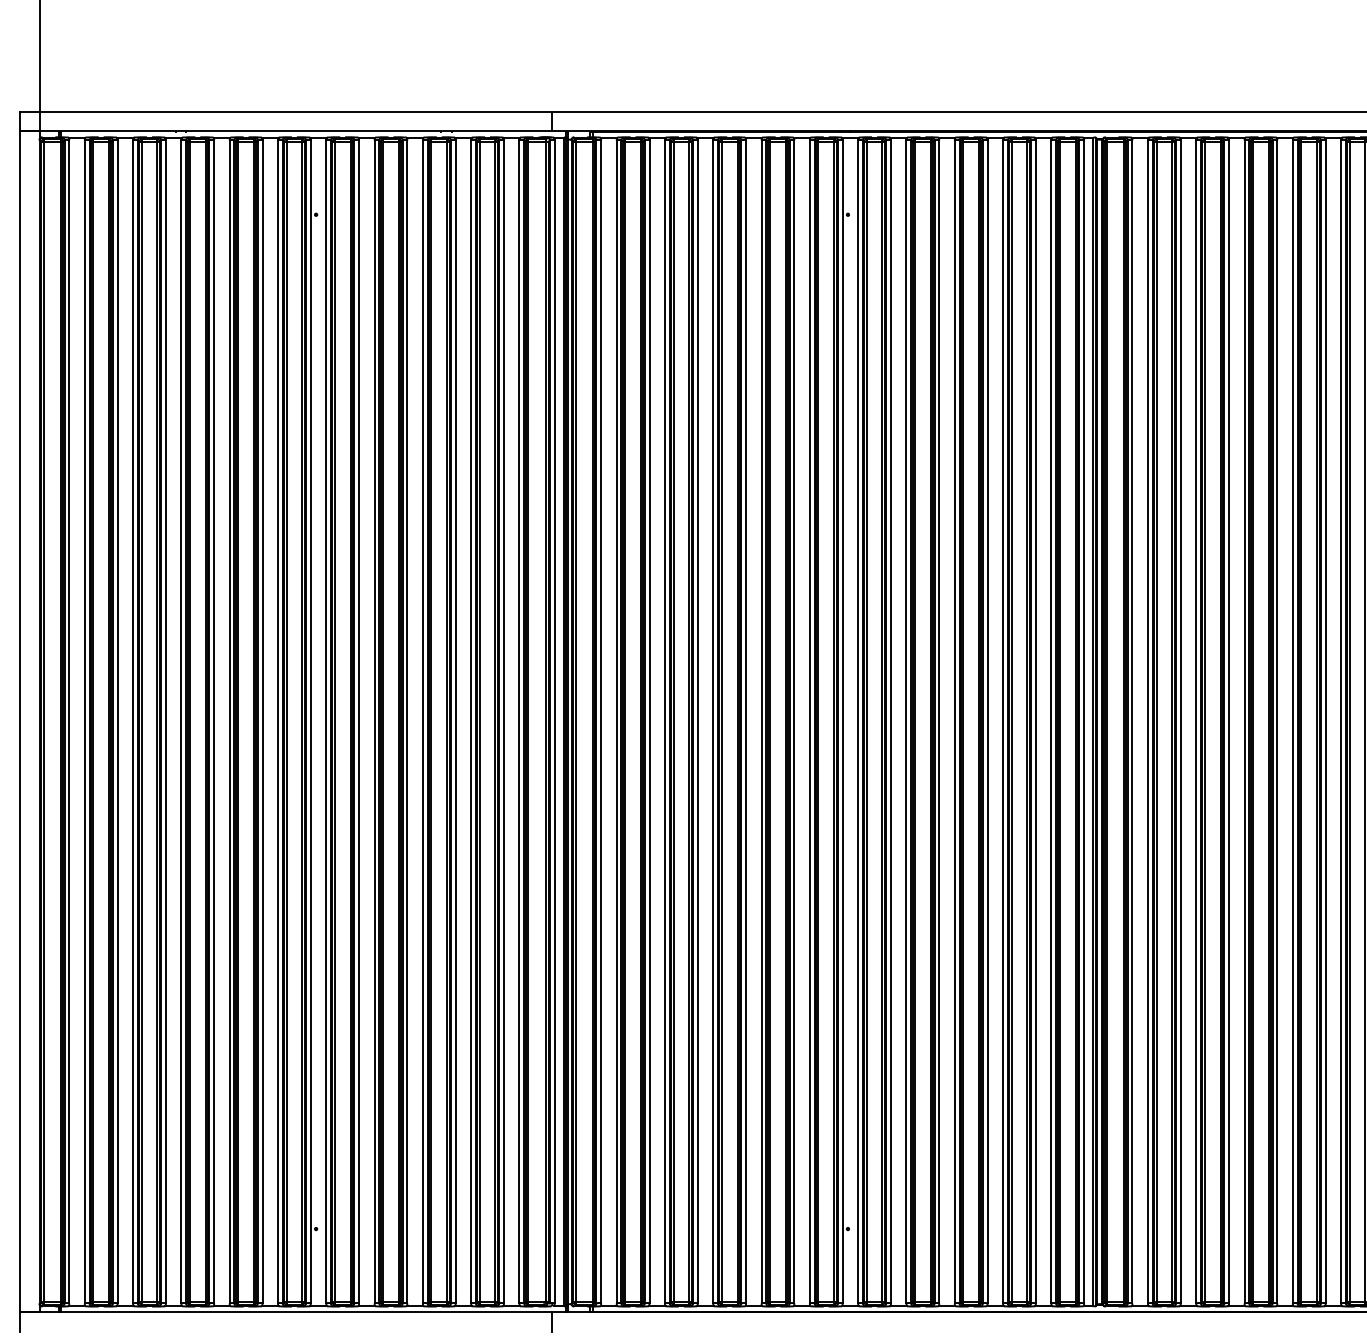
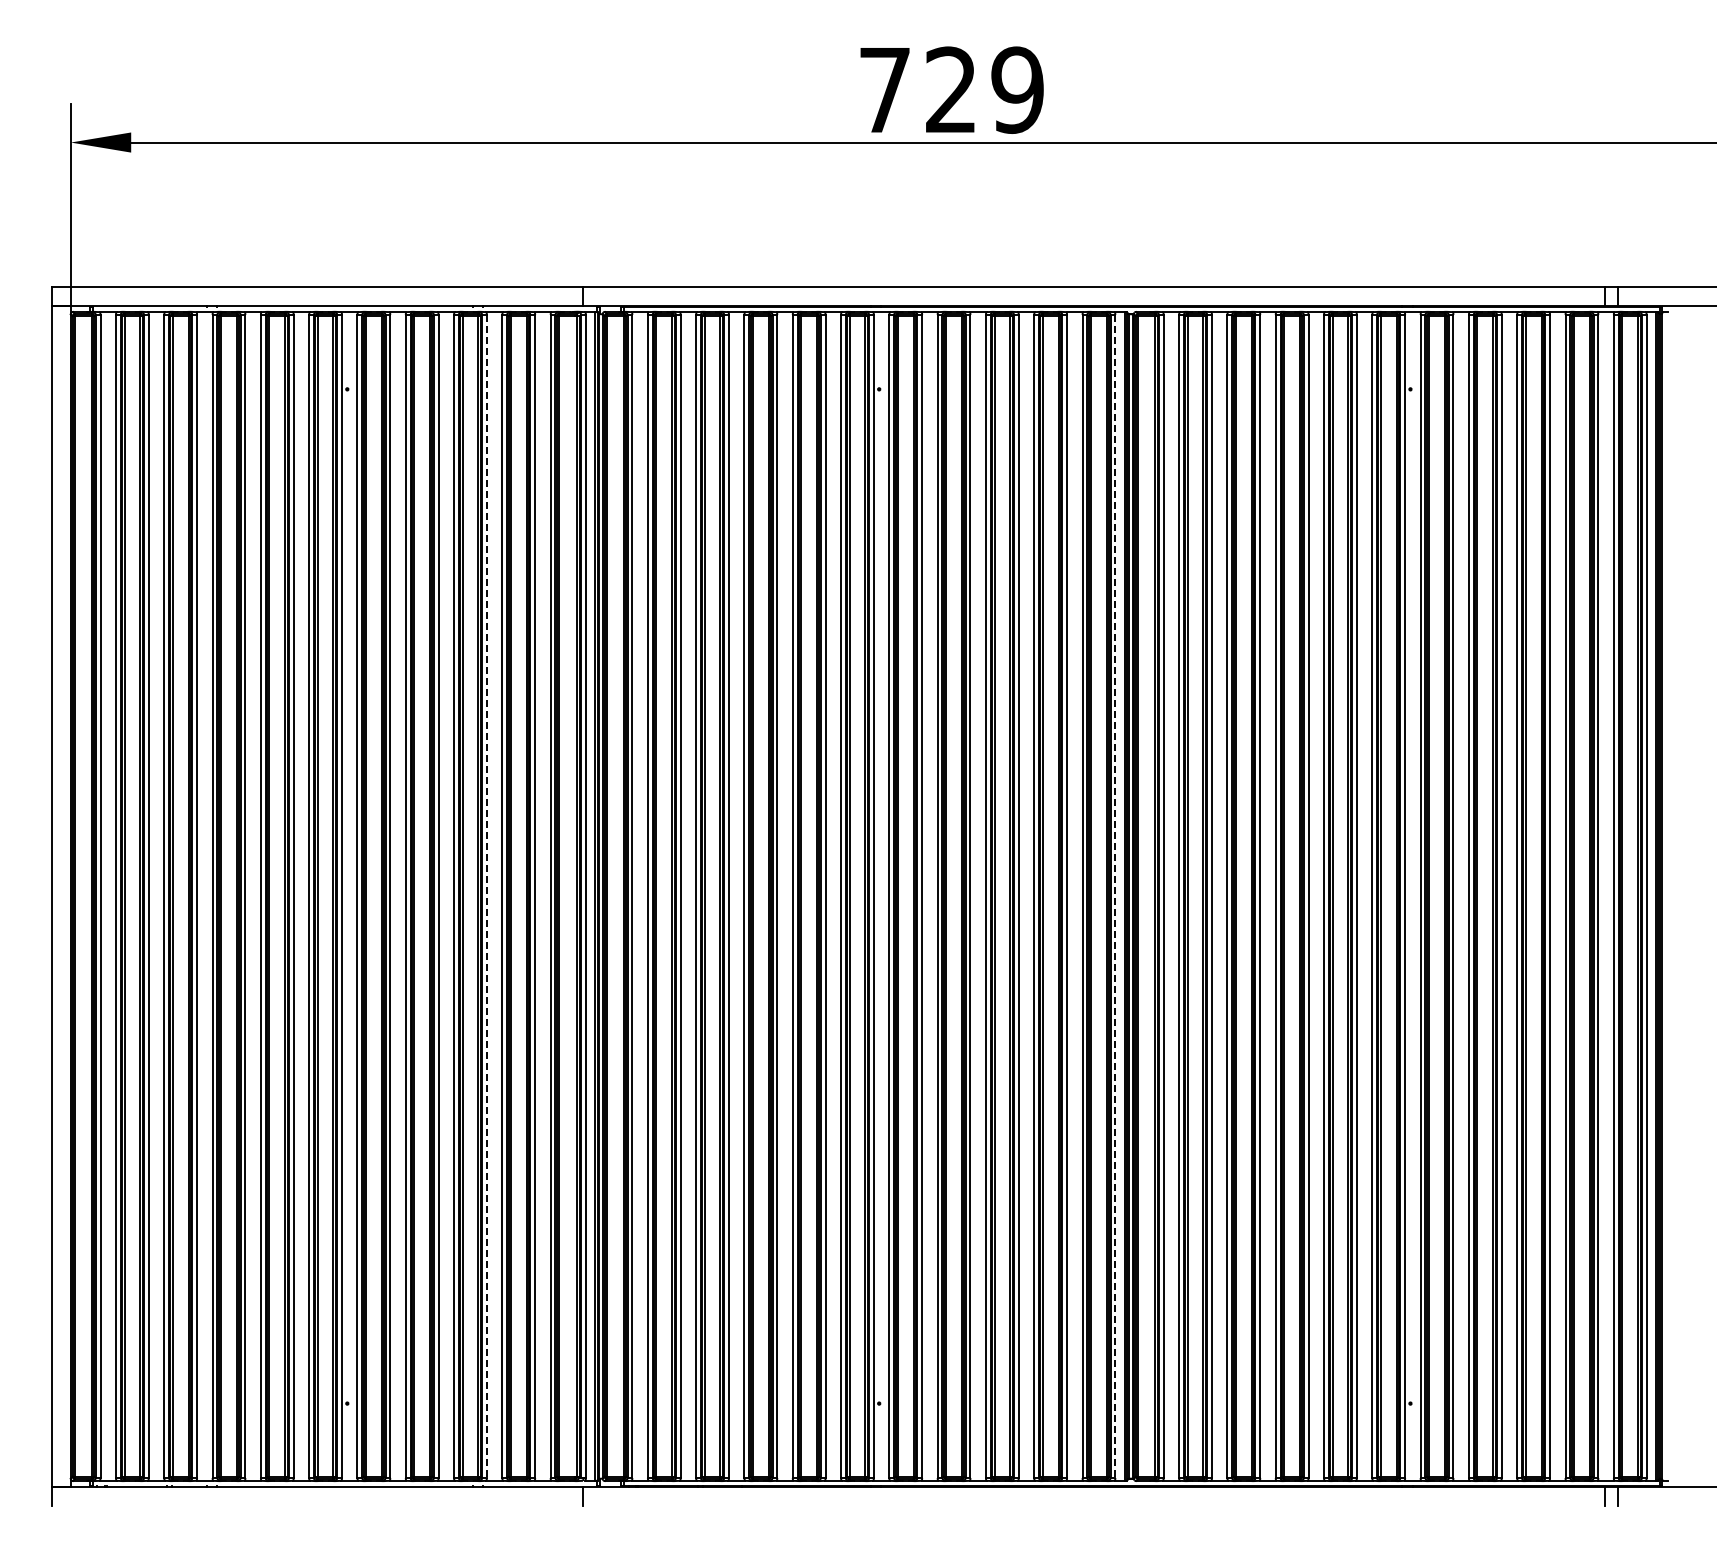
line: (455, 721) -> (486, 896), solid -> dashed
line: (1084, 721) -> (1115, 896), solid -> dashed

